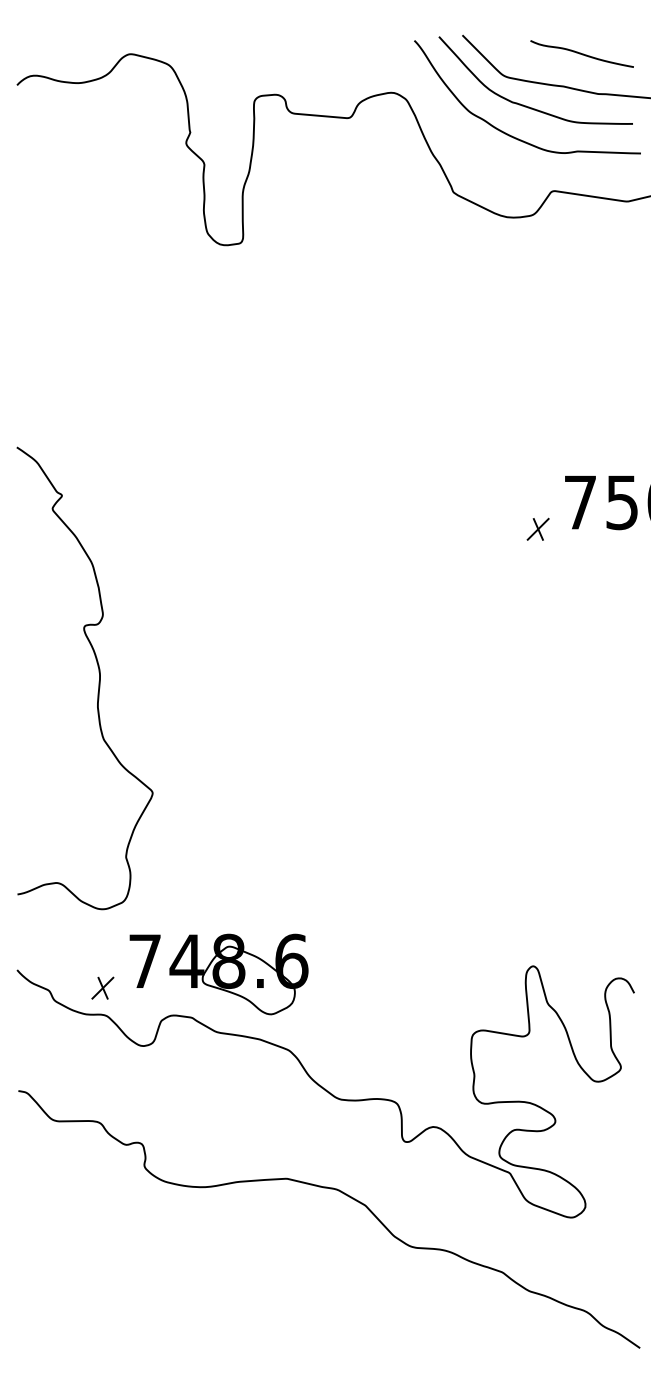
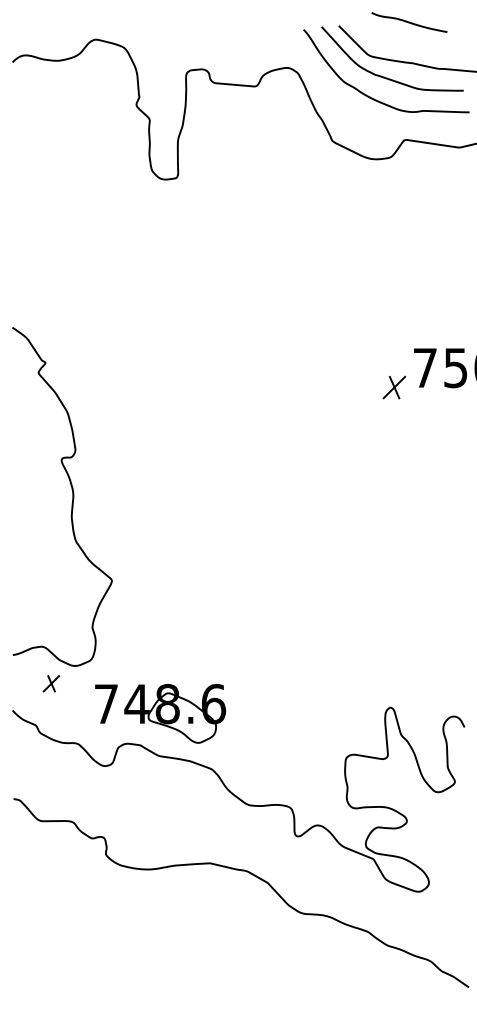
curve: (582, 53) -> (409, 22), moved
part: (537, 529) -> (393, 387), size x1.4
part: (102, 987) -> (51, 683), moved

